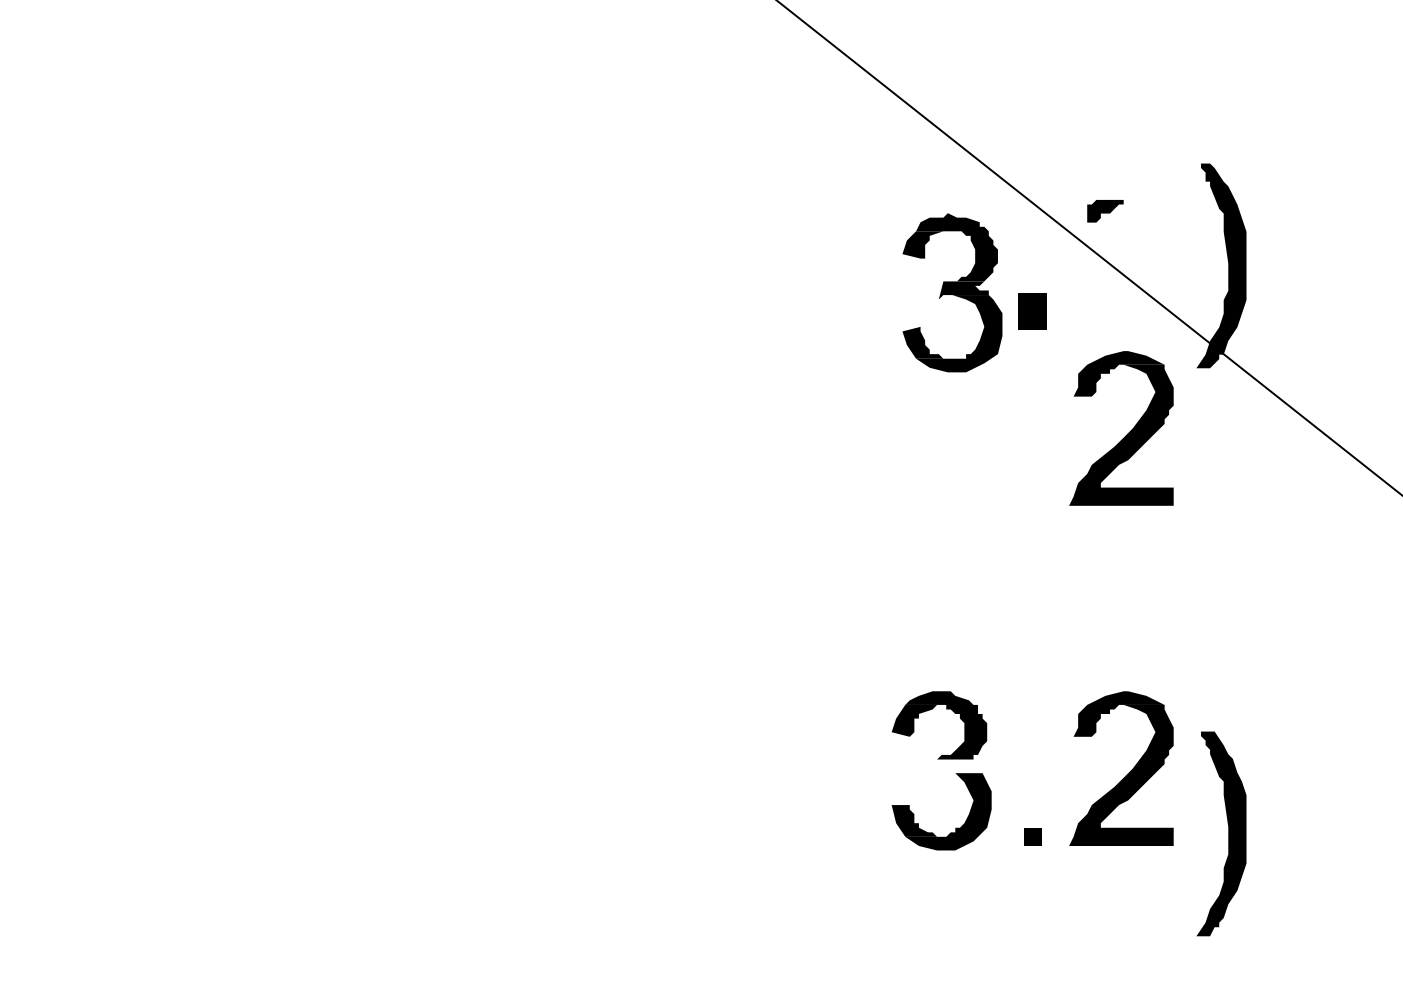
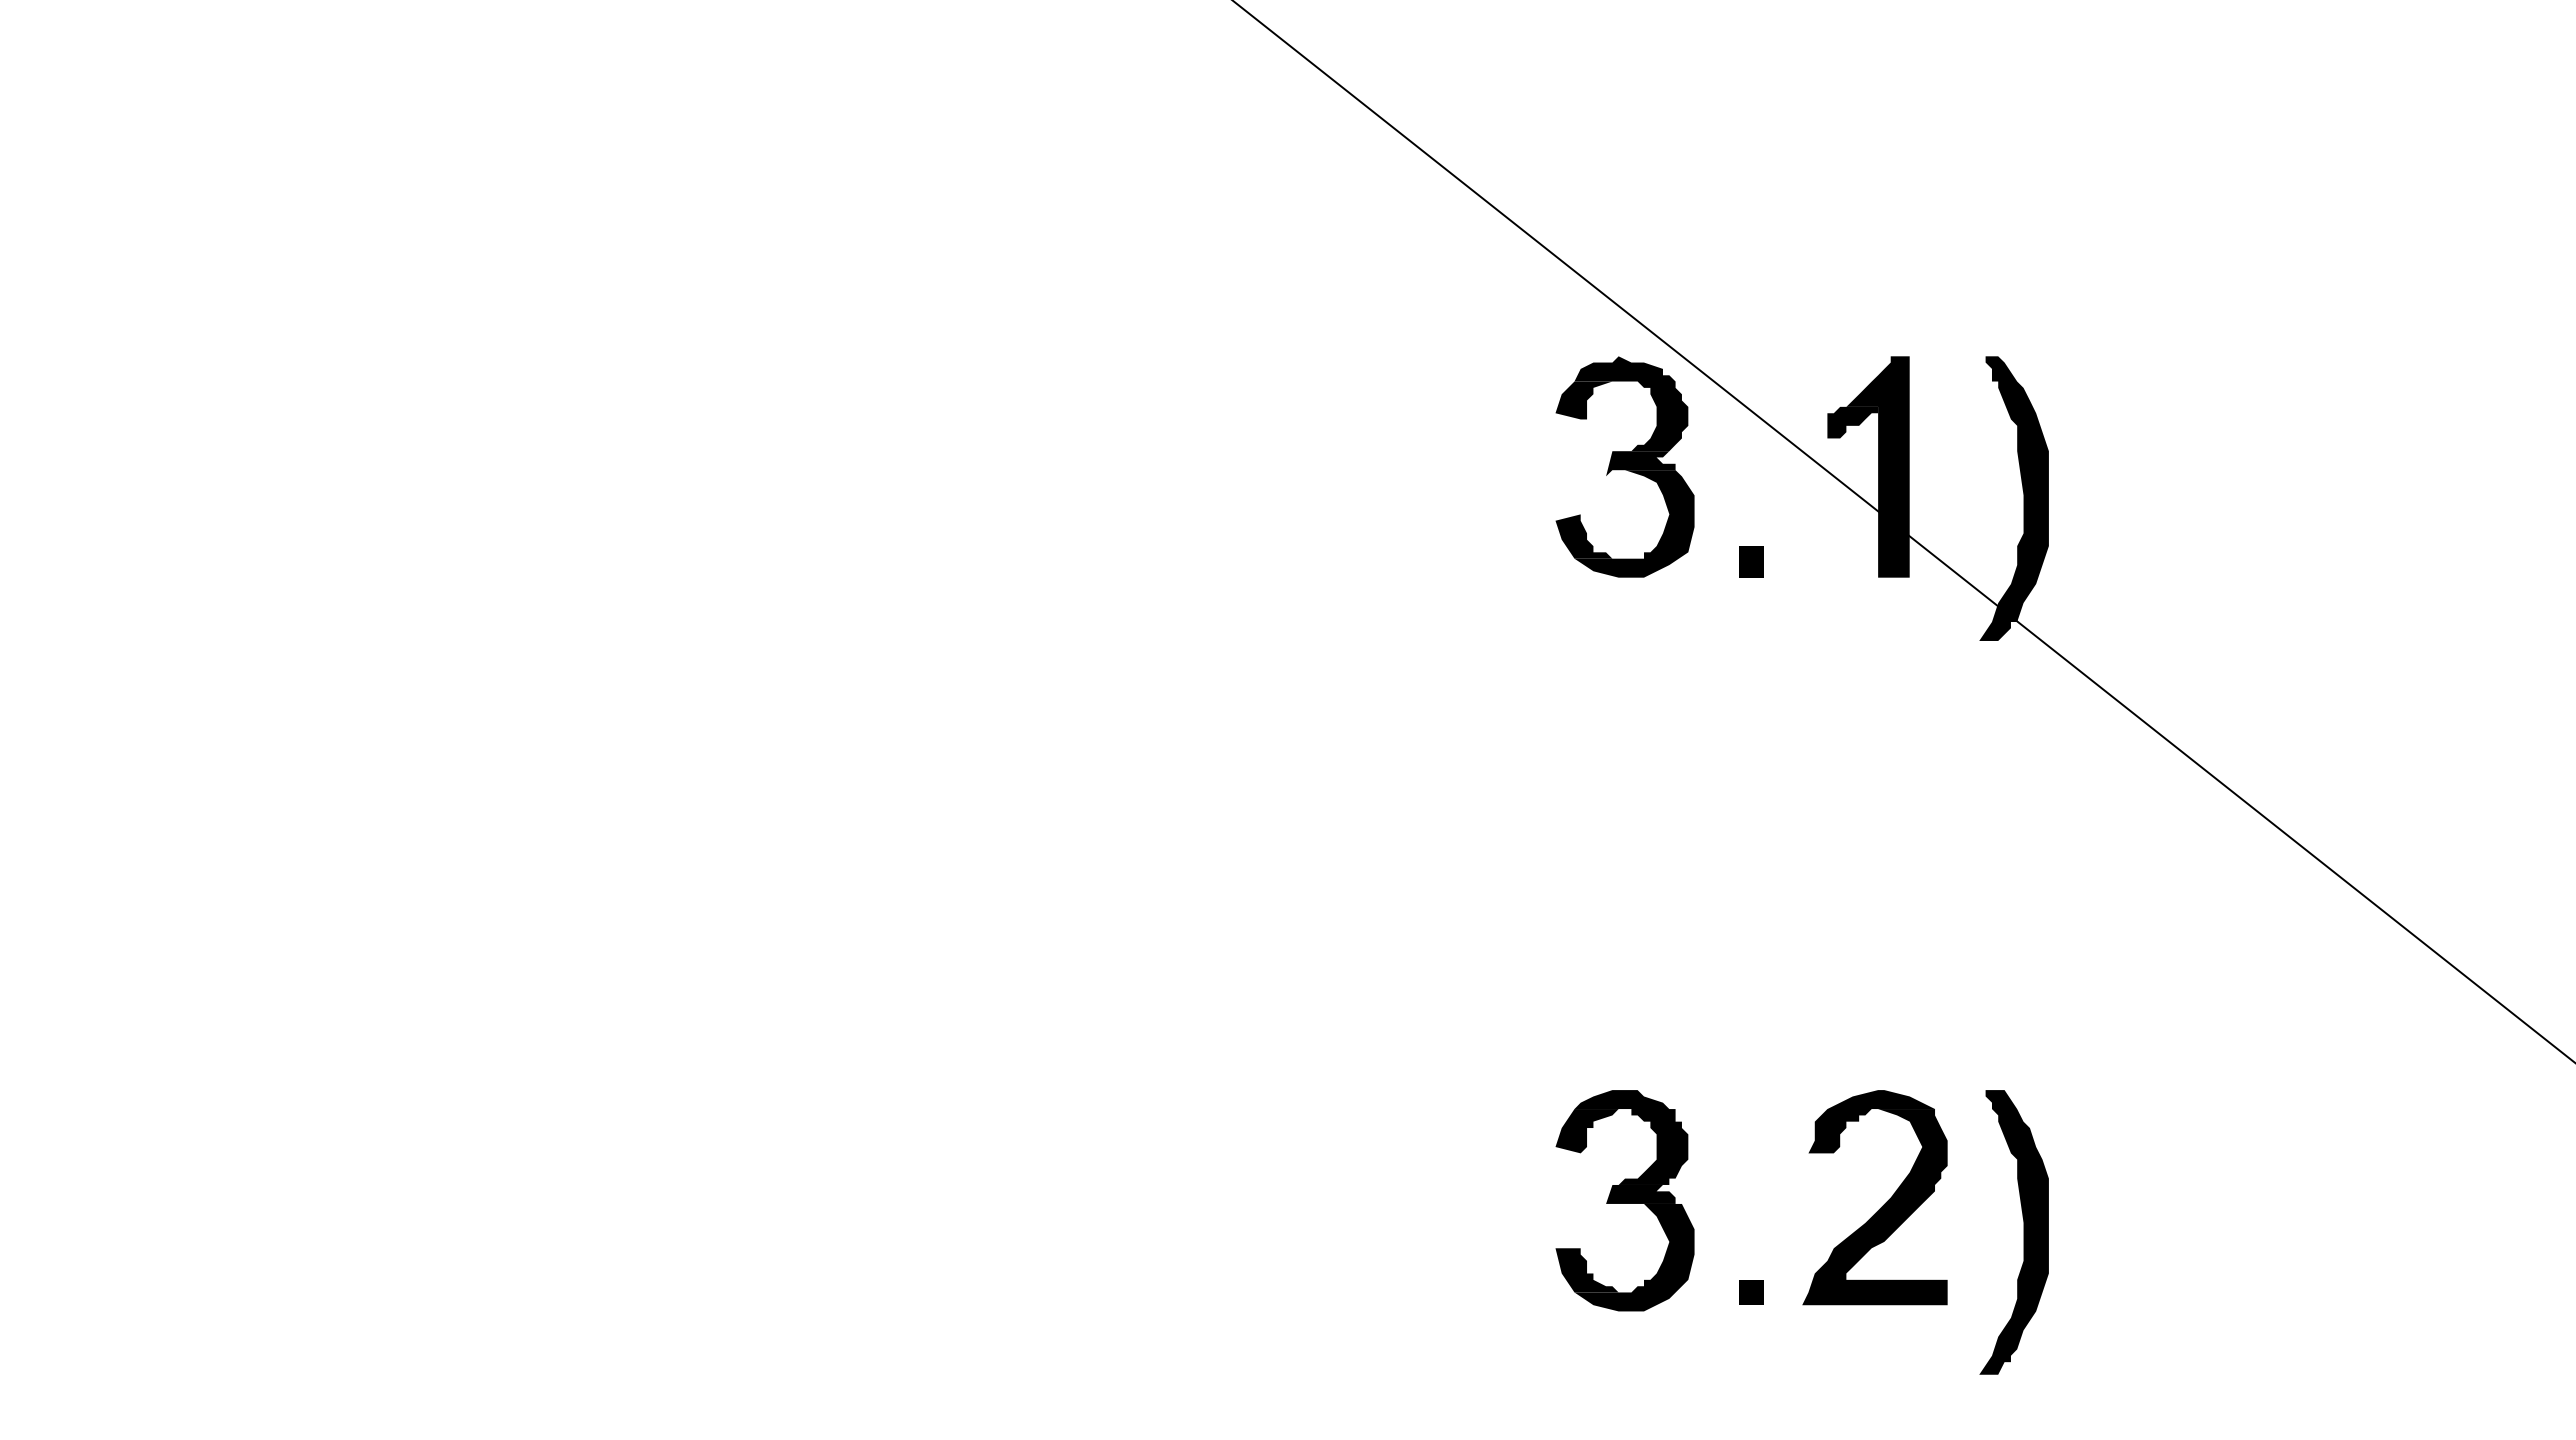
fill: (1123, 242) -> (1877, 466), added
part: (952, 292) -> (1624, 466), moved
part: (1032, 311) -> (1751, 561), size x0.62
part: (1126, 434) -> (1882, 732), removed
fill: (952, 765) -> (1640, 1193), added
part: (1228, 833) -> (2023, 1232), moved

